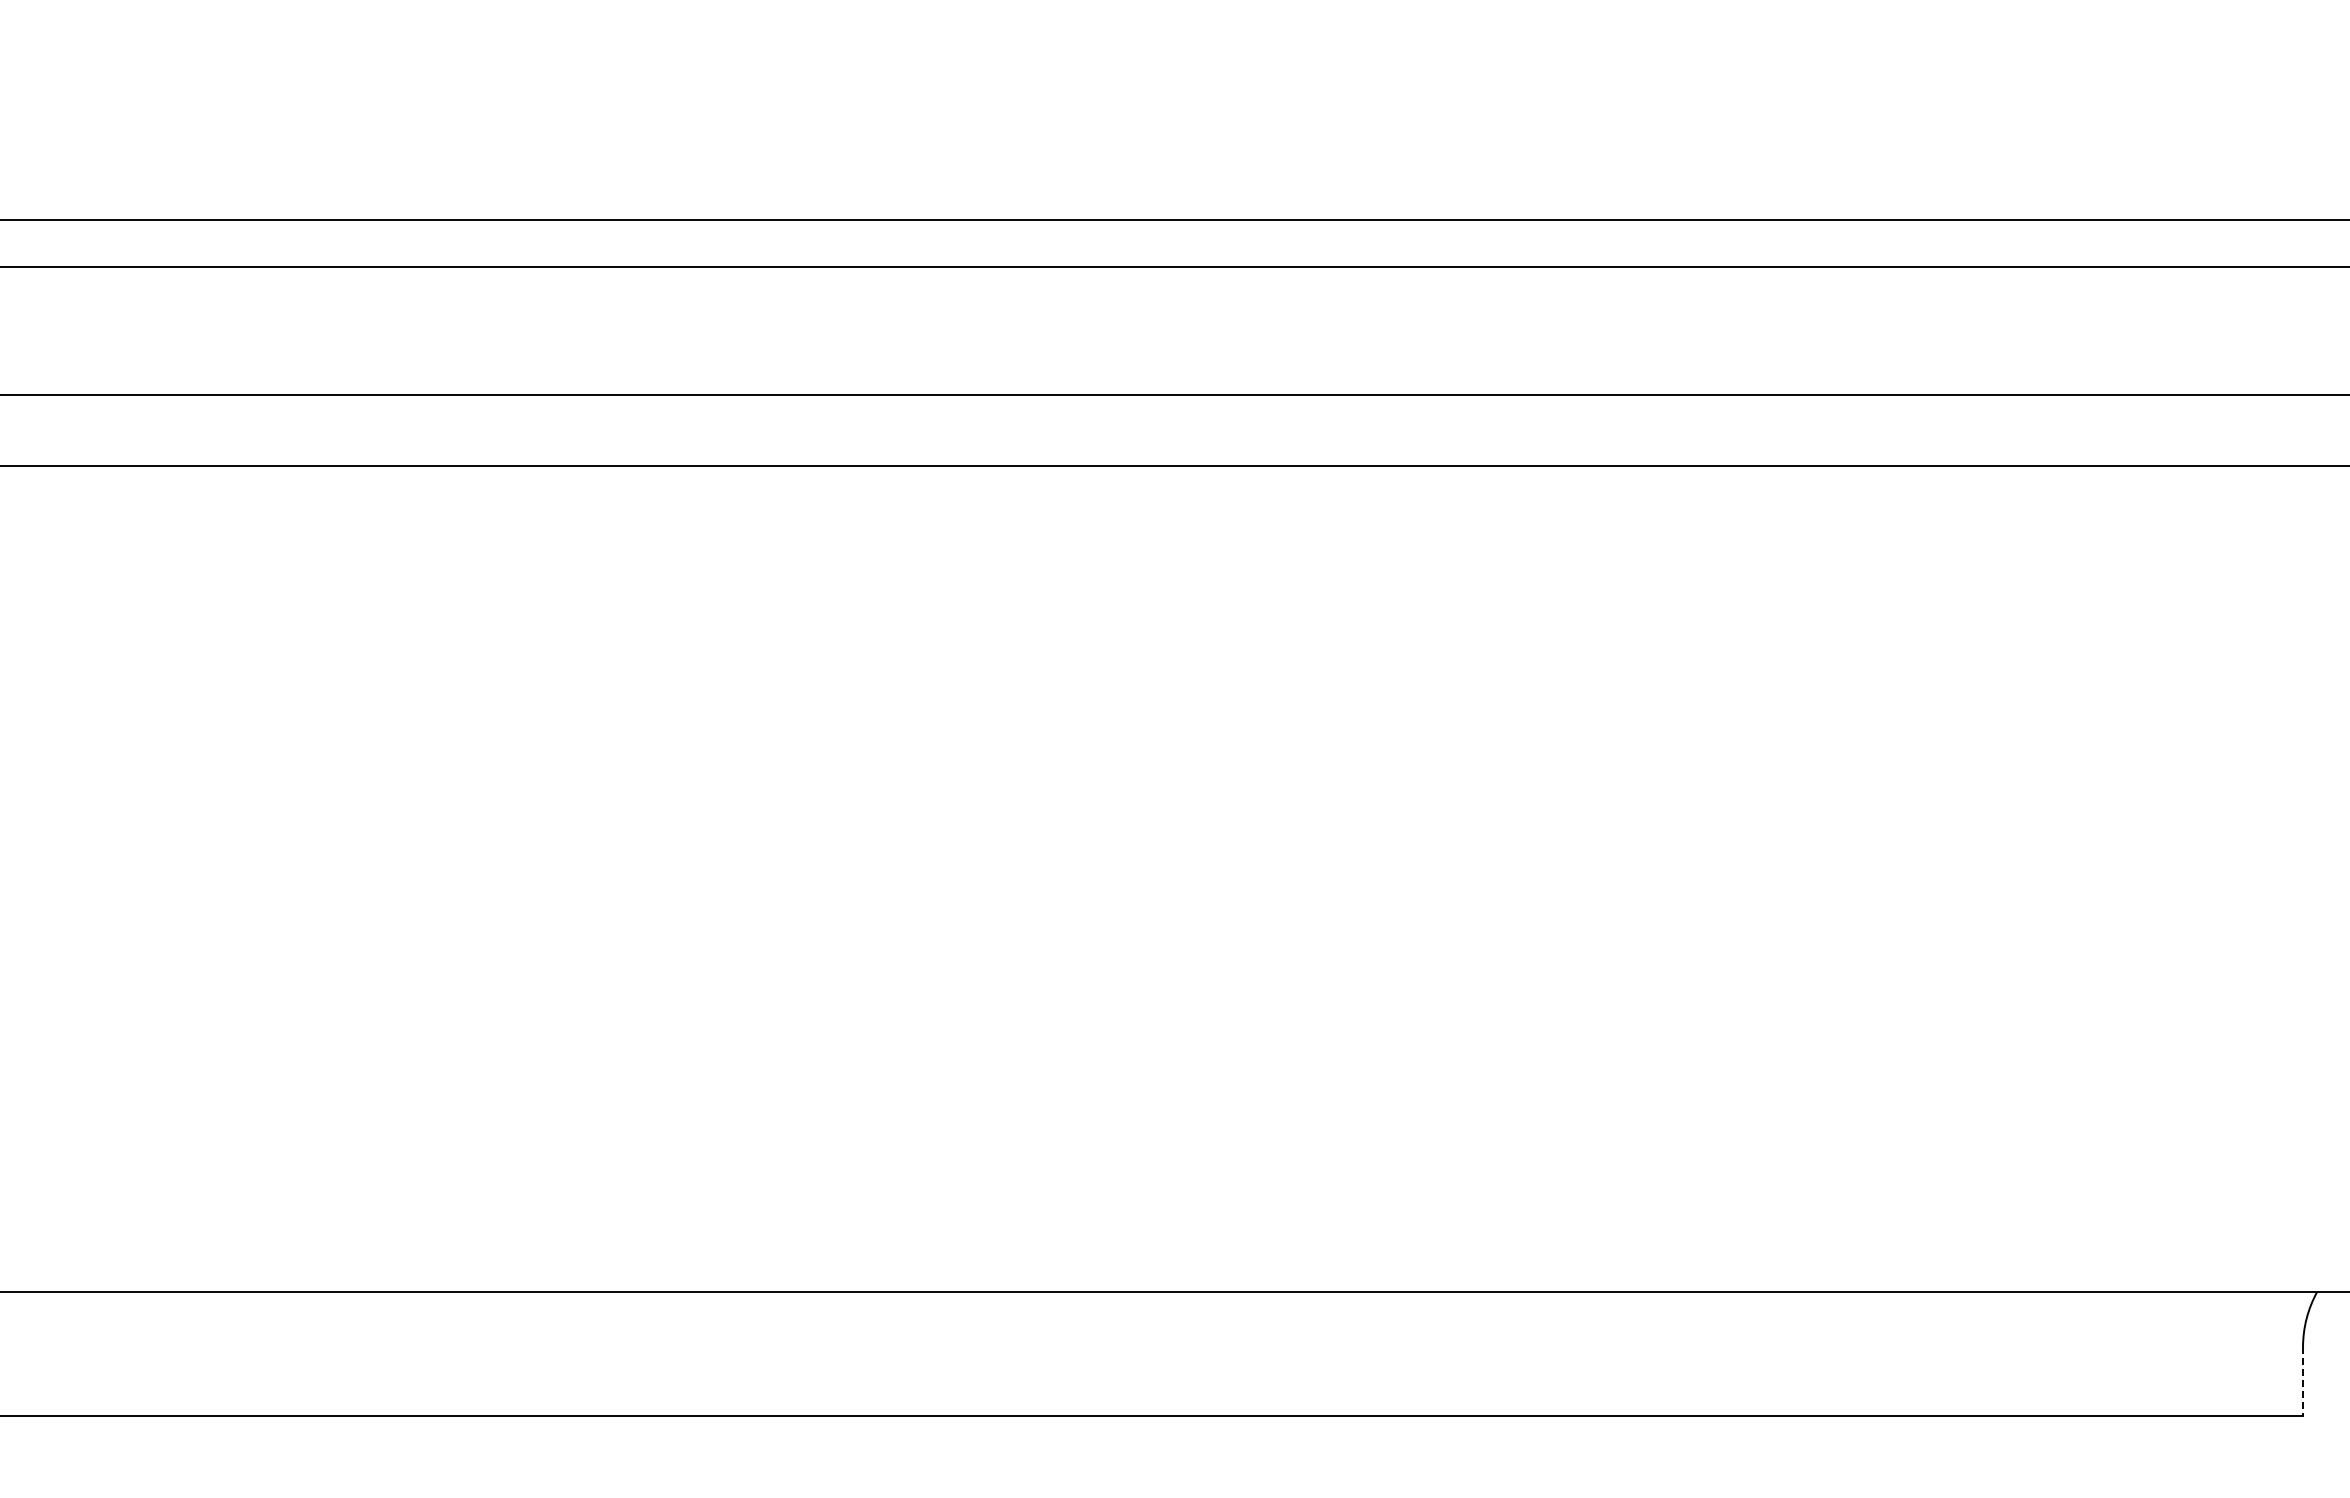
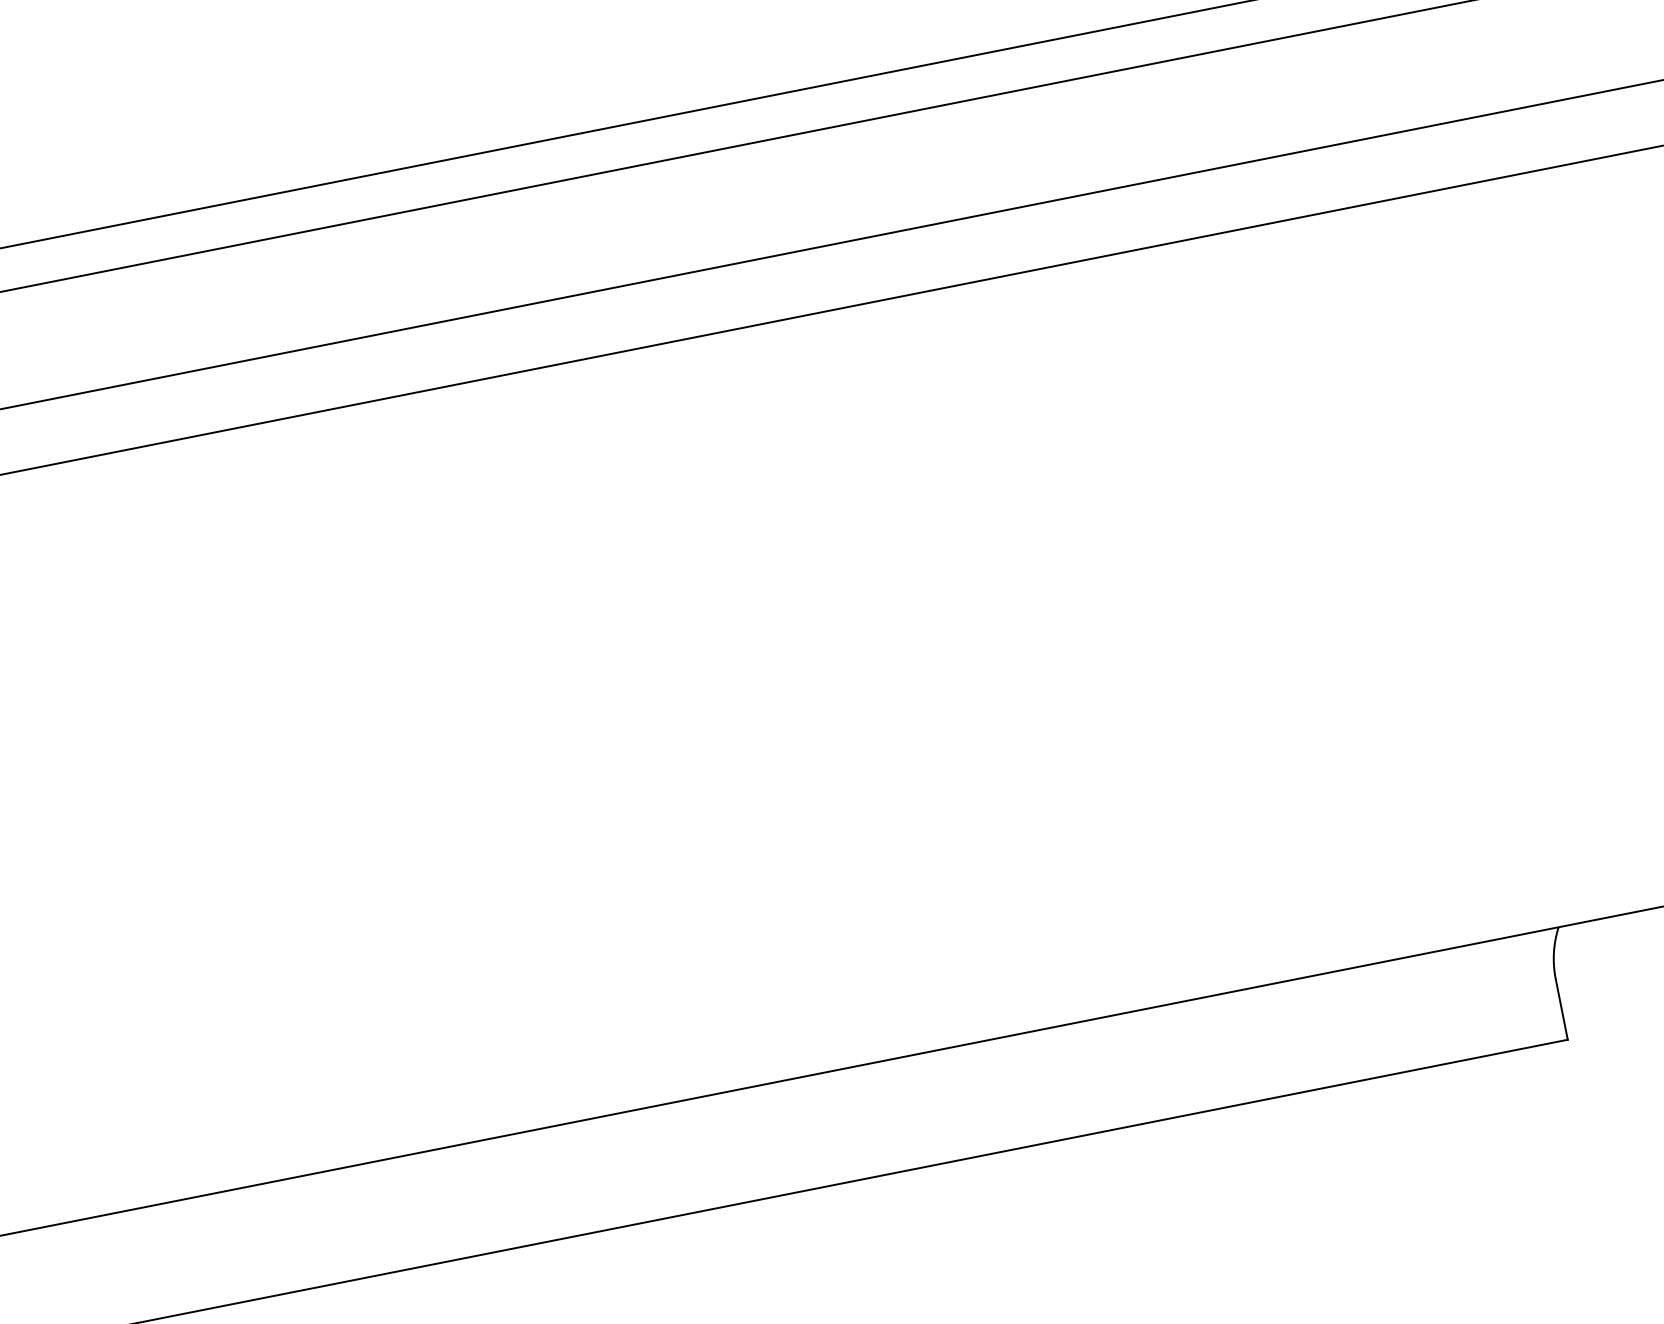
line: (2303, 1381) -> (1562, 1009), dashed -> solid

